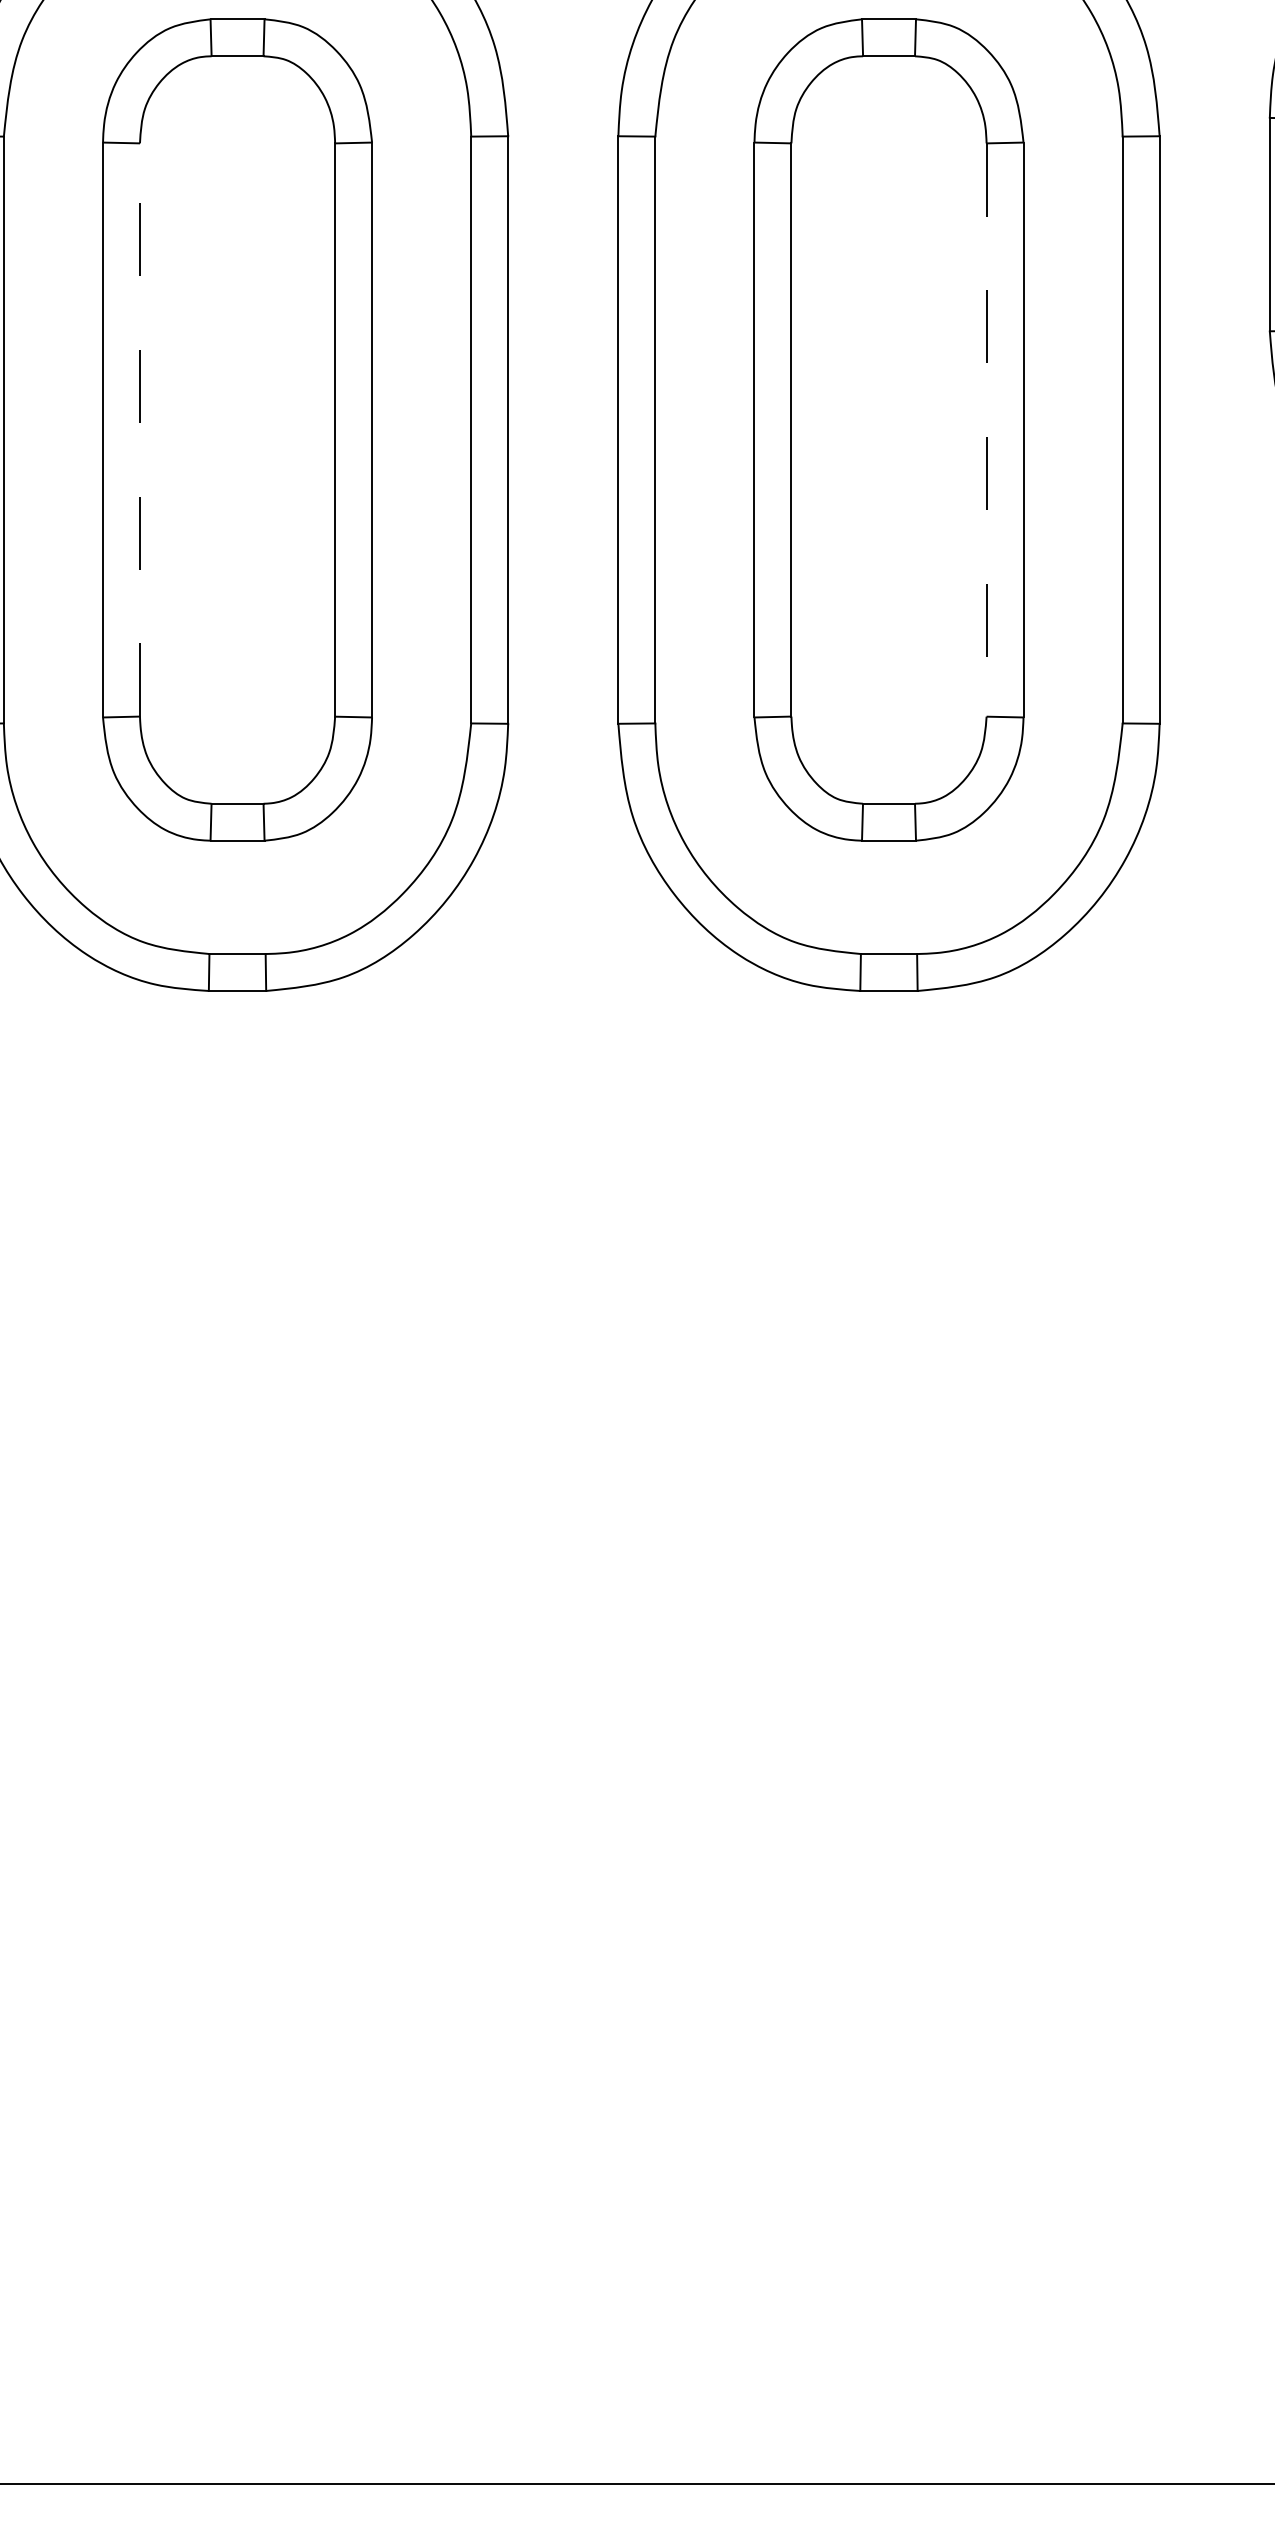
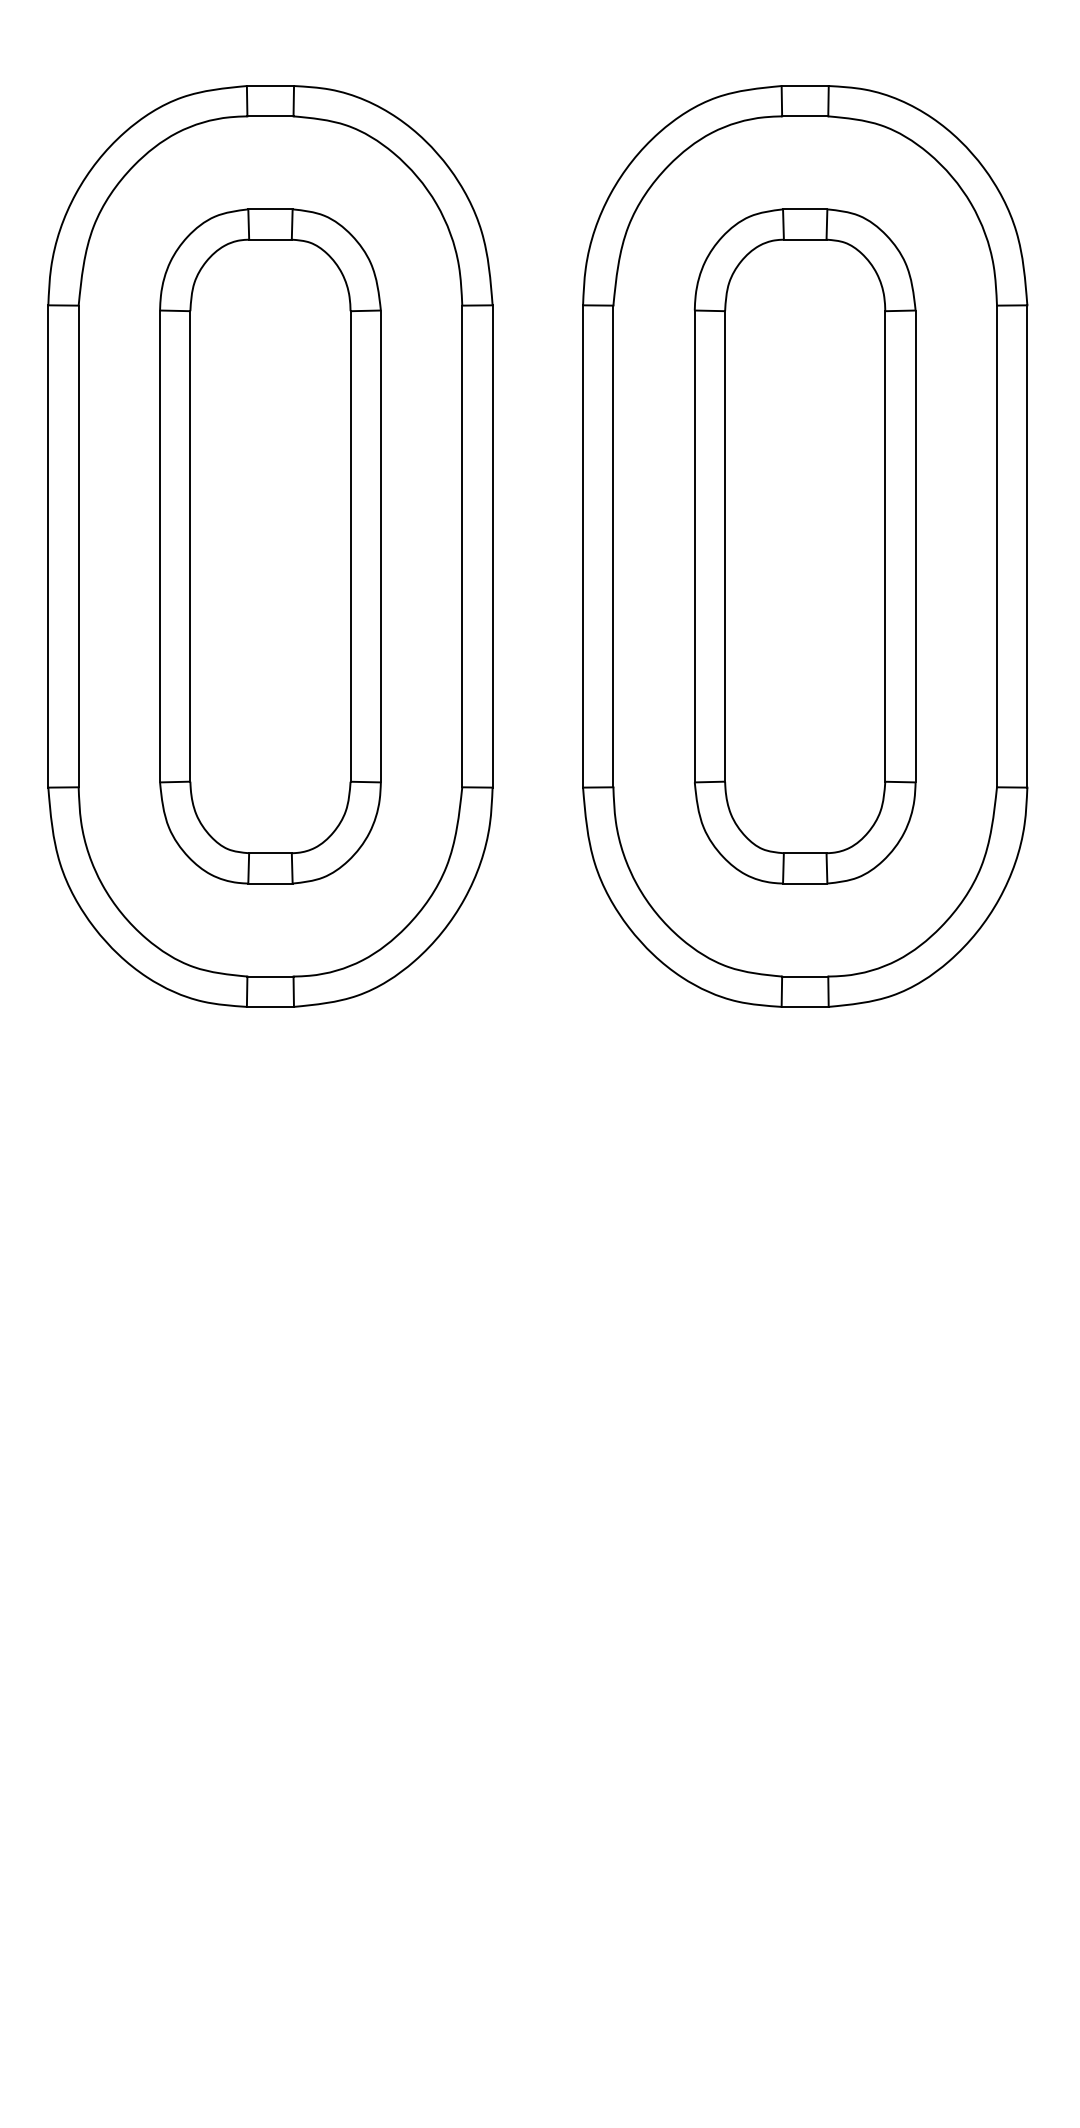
line: (140, 428) -> (190, 545), dashed -> solid
line: (986, 430) -> (885, 546), dashed -> solid

